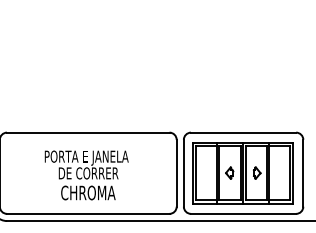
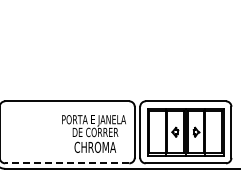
text: (85, 174) -> (93, 133), moved
line: (87, 214) -> (66, 163), solid -> dashed

